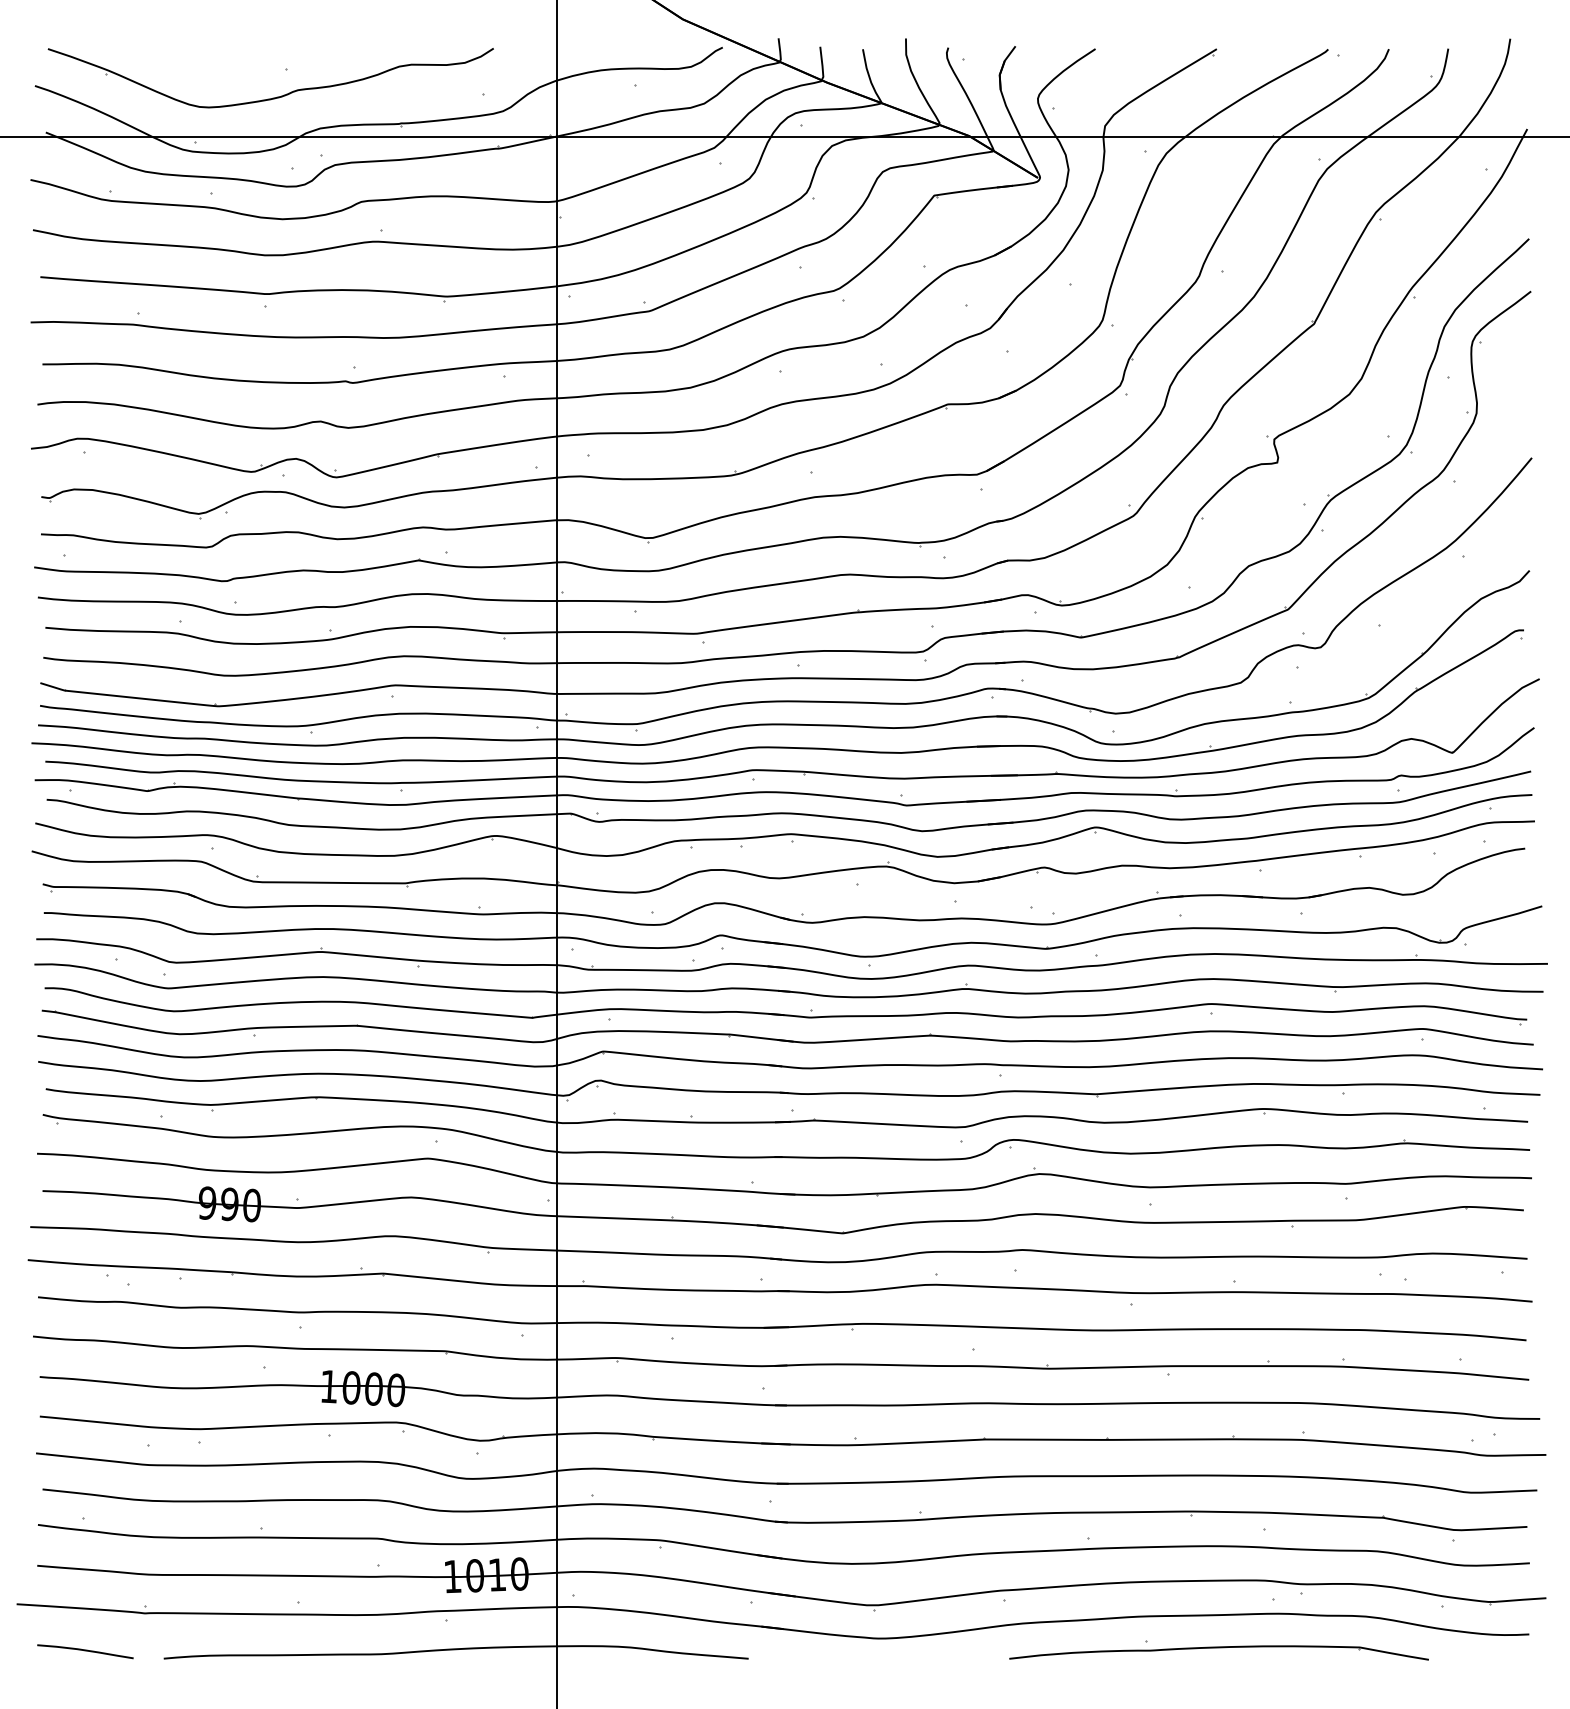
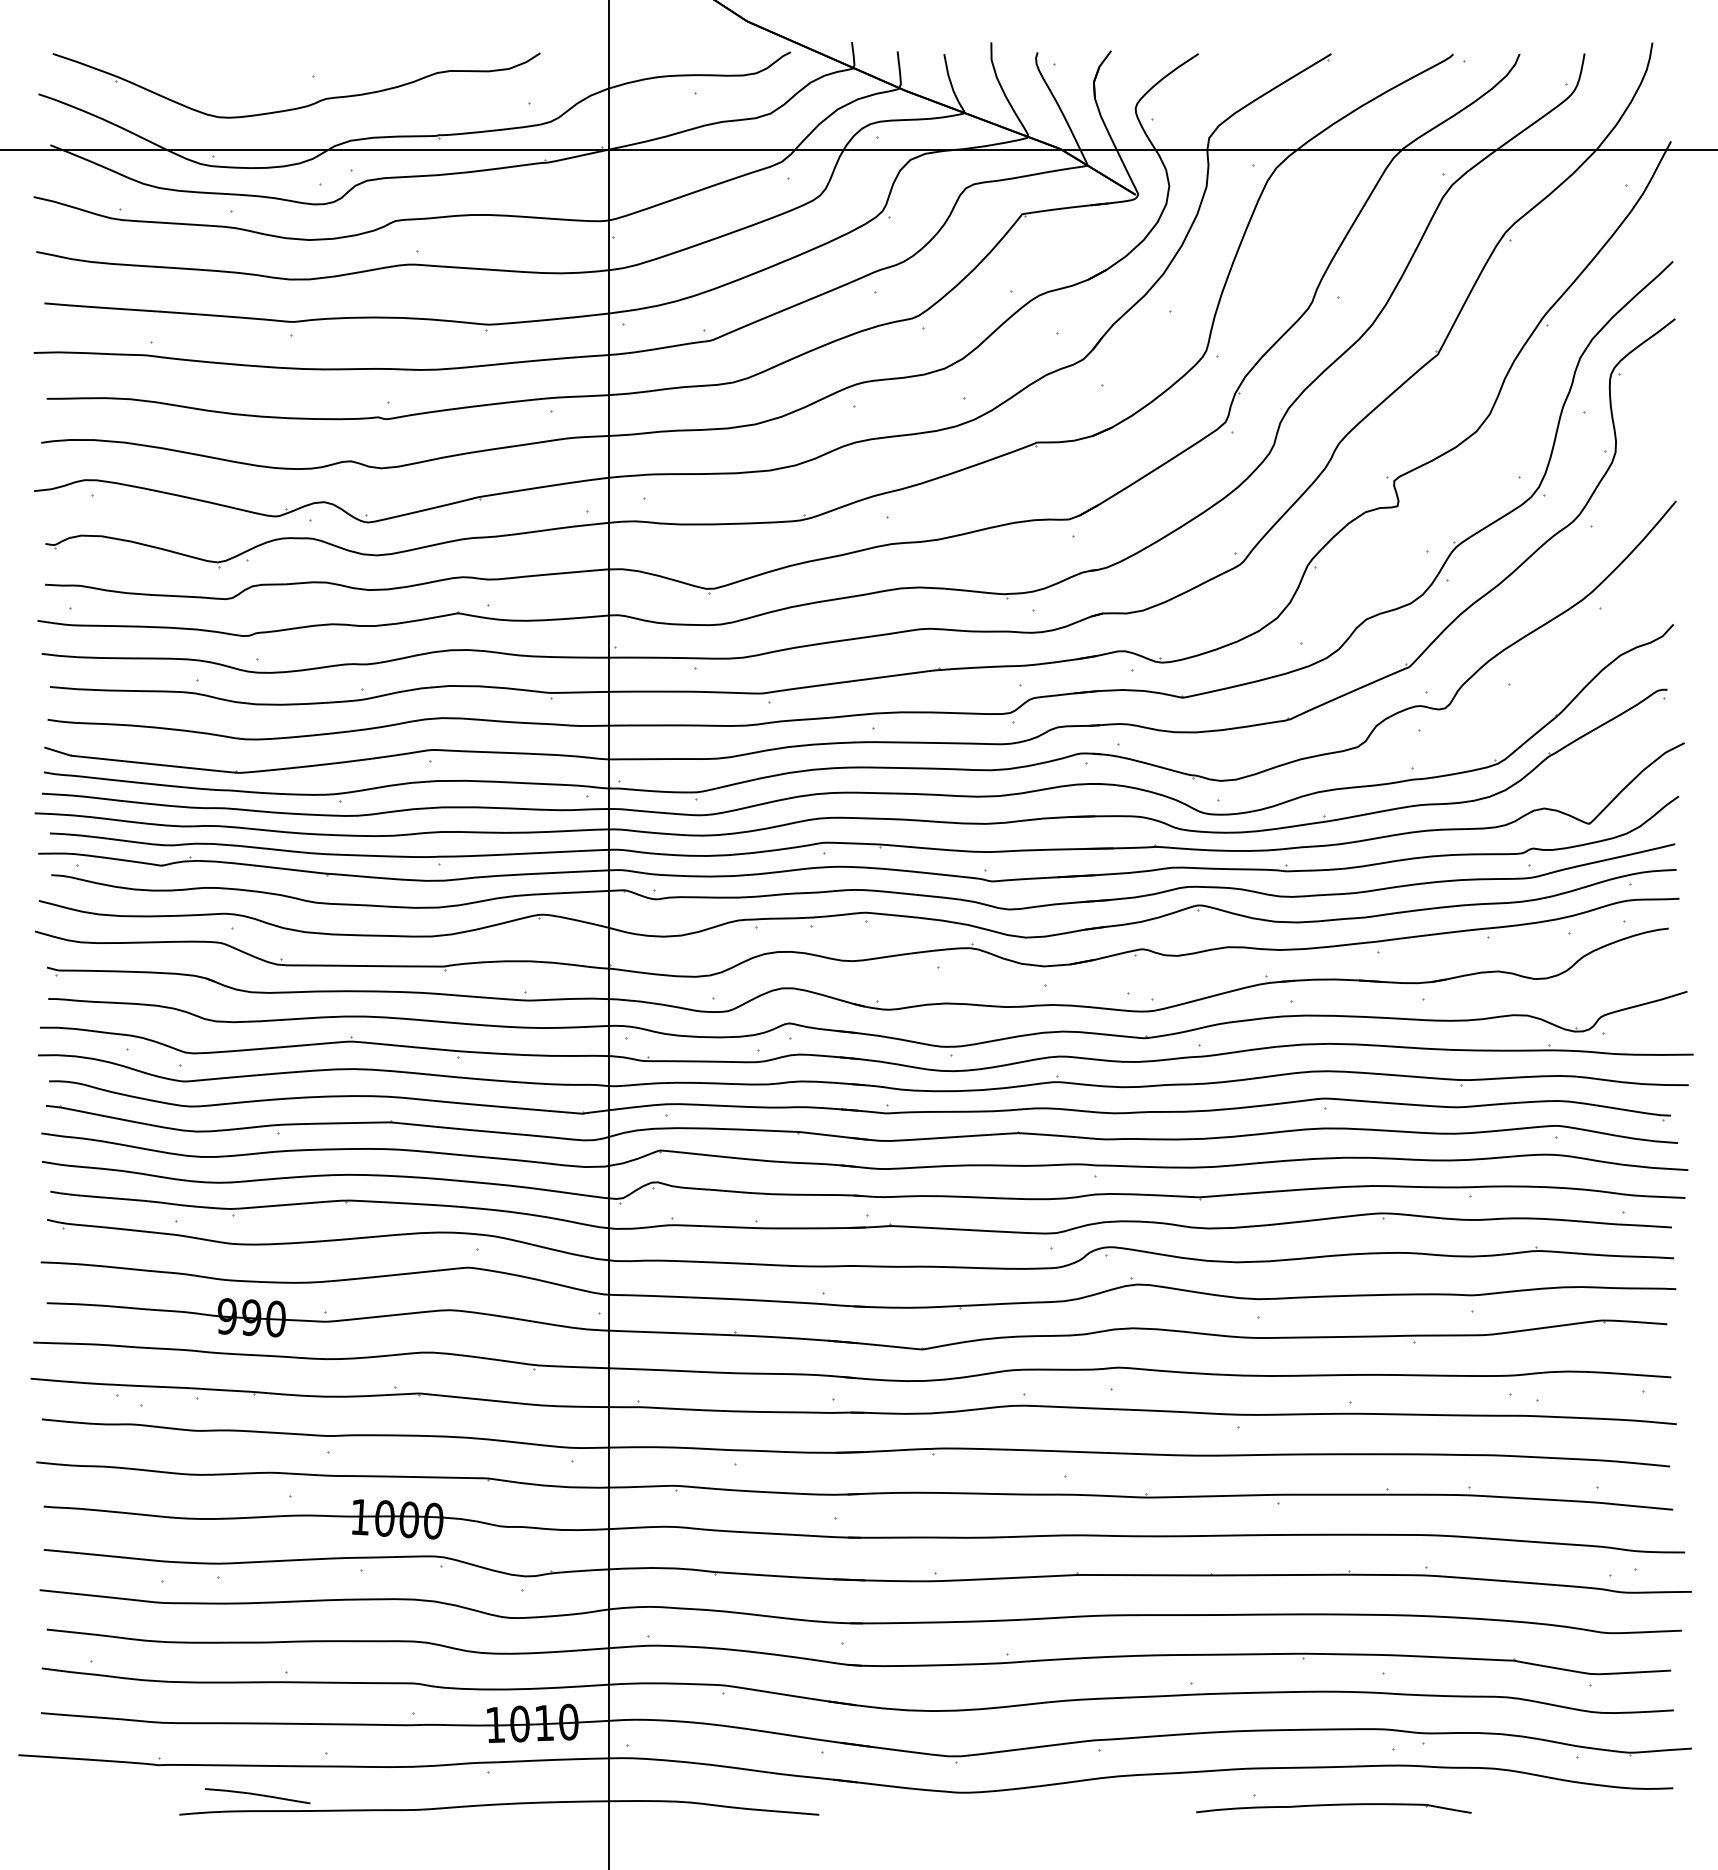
curve: (85, 1651) -> (257, 1795), moved
part: (1218, 1652) -> (1333, 1808), size x0.6

